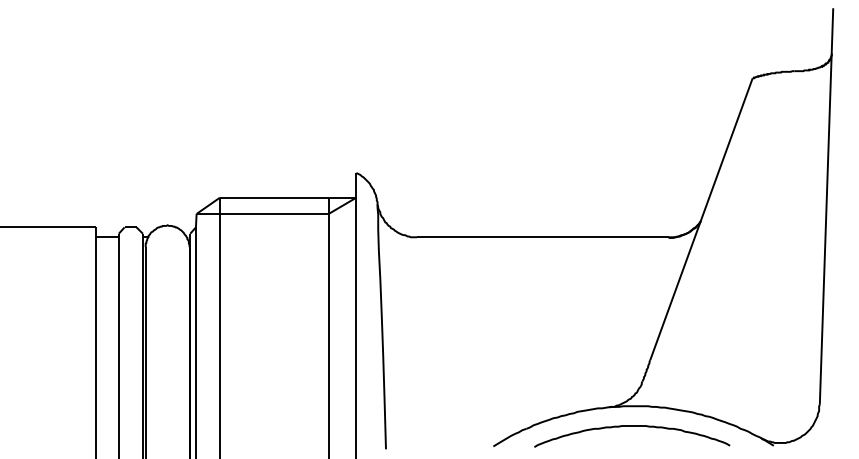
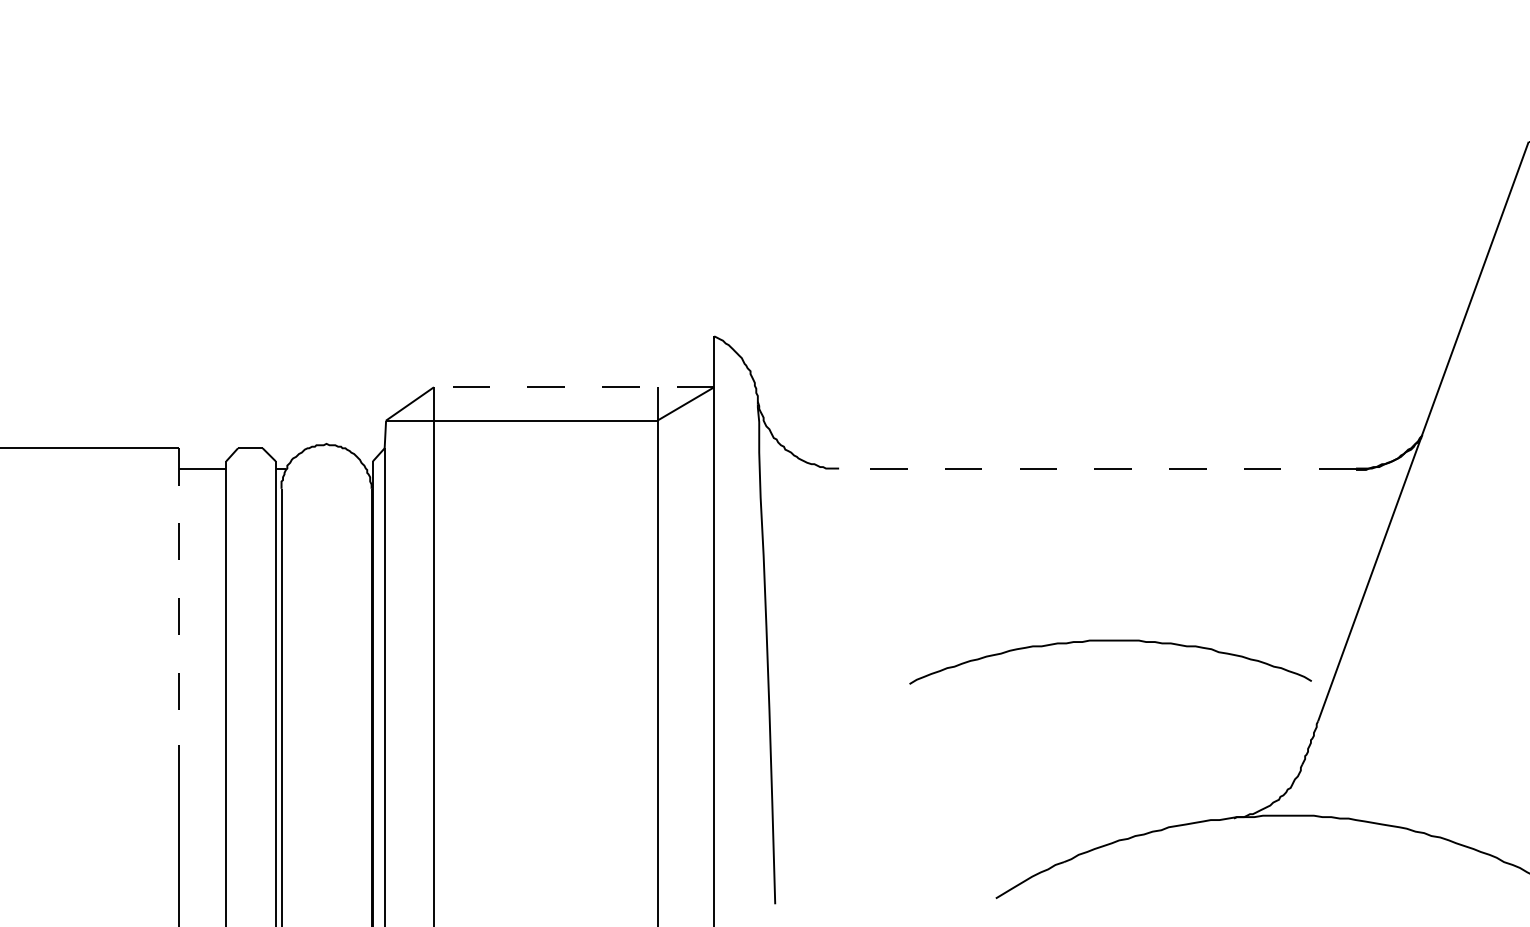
line: (287, 197) -> (572, 386), solid -> dashed
line: (542, 237) -> (1096, 469), solid -> dashed
line: (95, 300) -> (178, 598), solid -> dashed
curve: (632, 426) -> (1111, 641), moved

